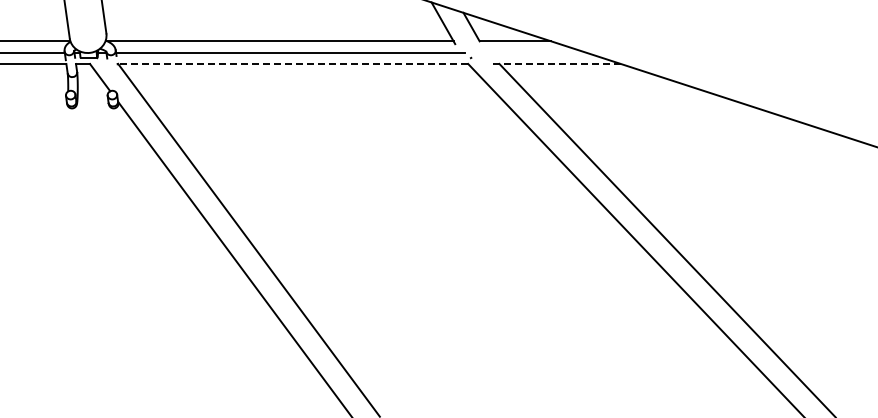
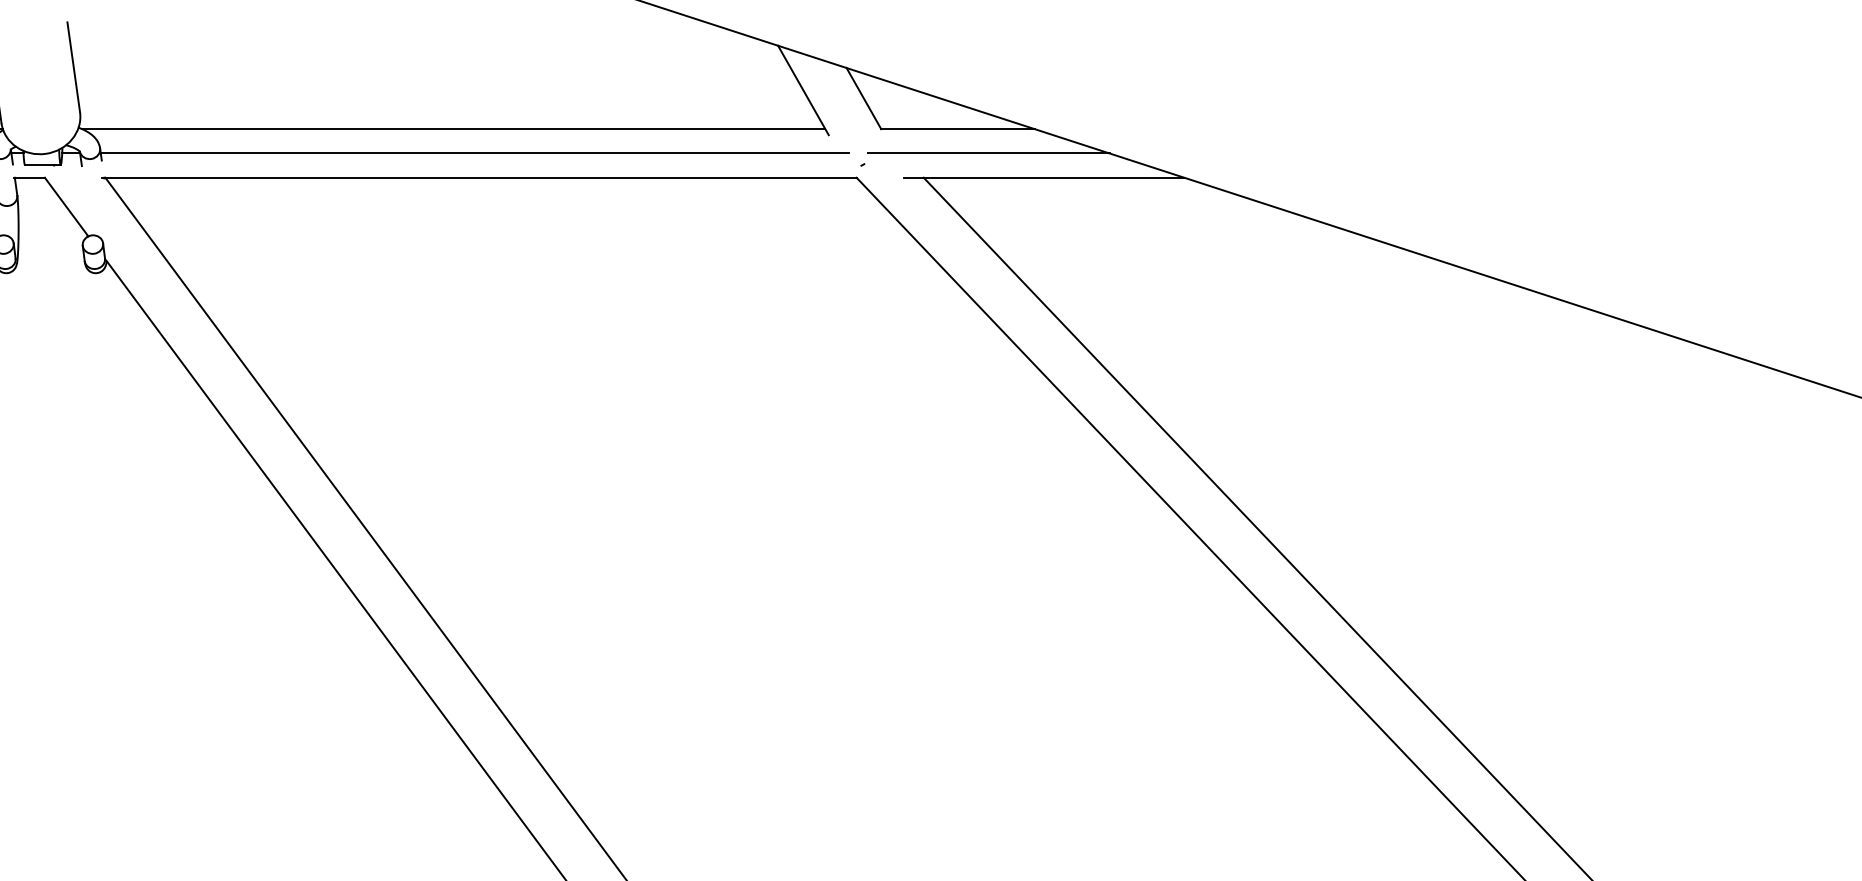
line: (529, 52) -> (988, 153), added
line: (292, 63) -> (479, 176), dashed -> solid
line: (555, 63) -> (1044, 176), dashed -> solid

